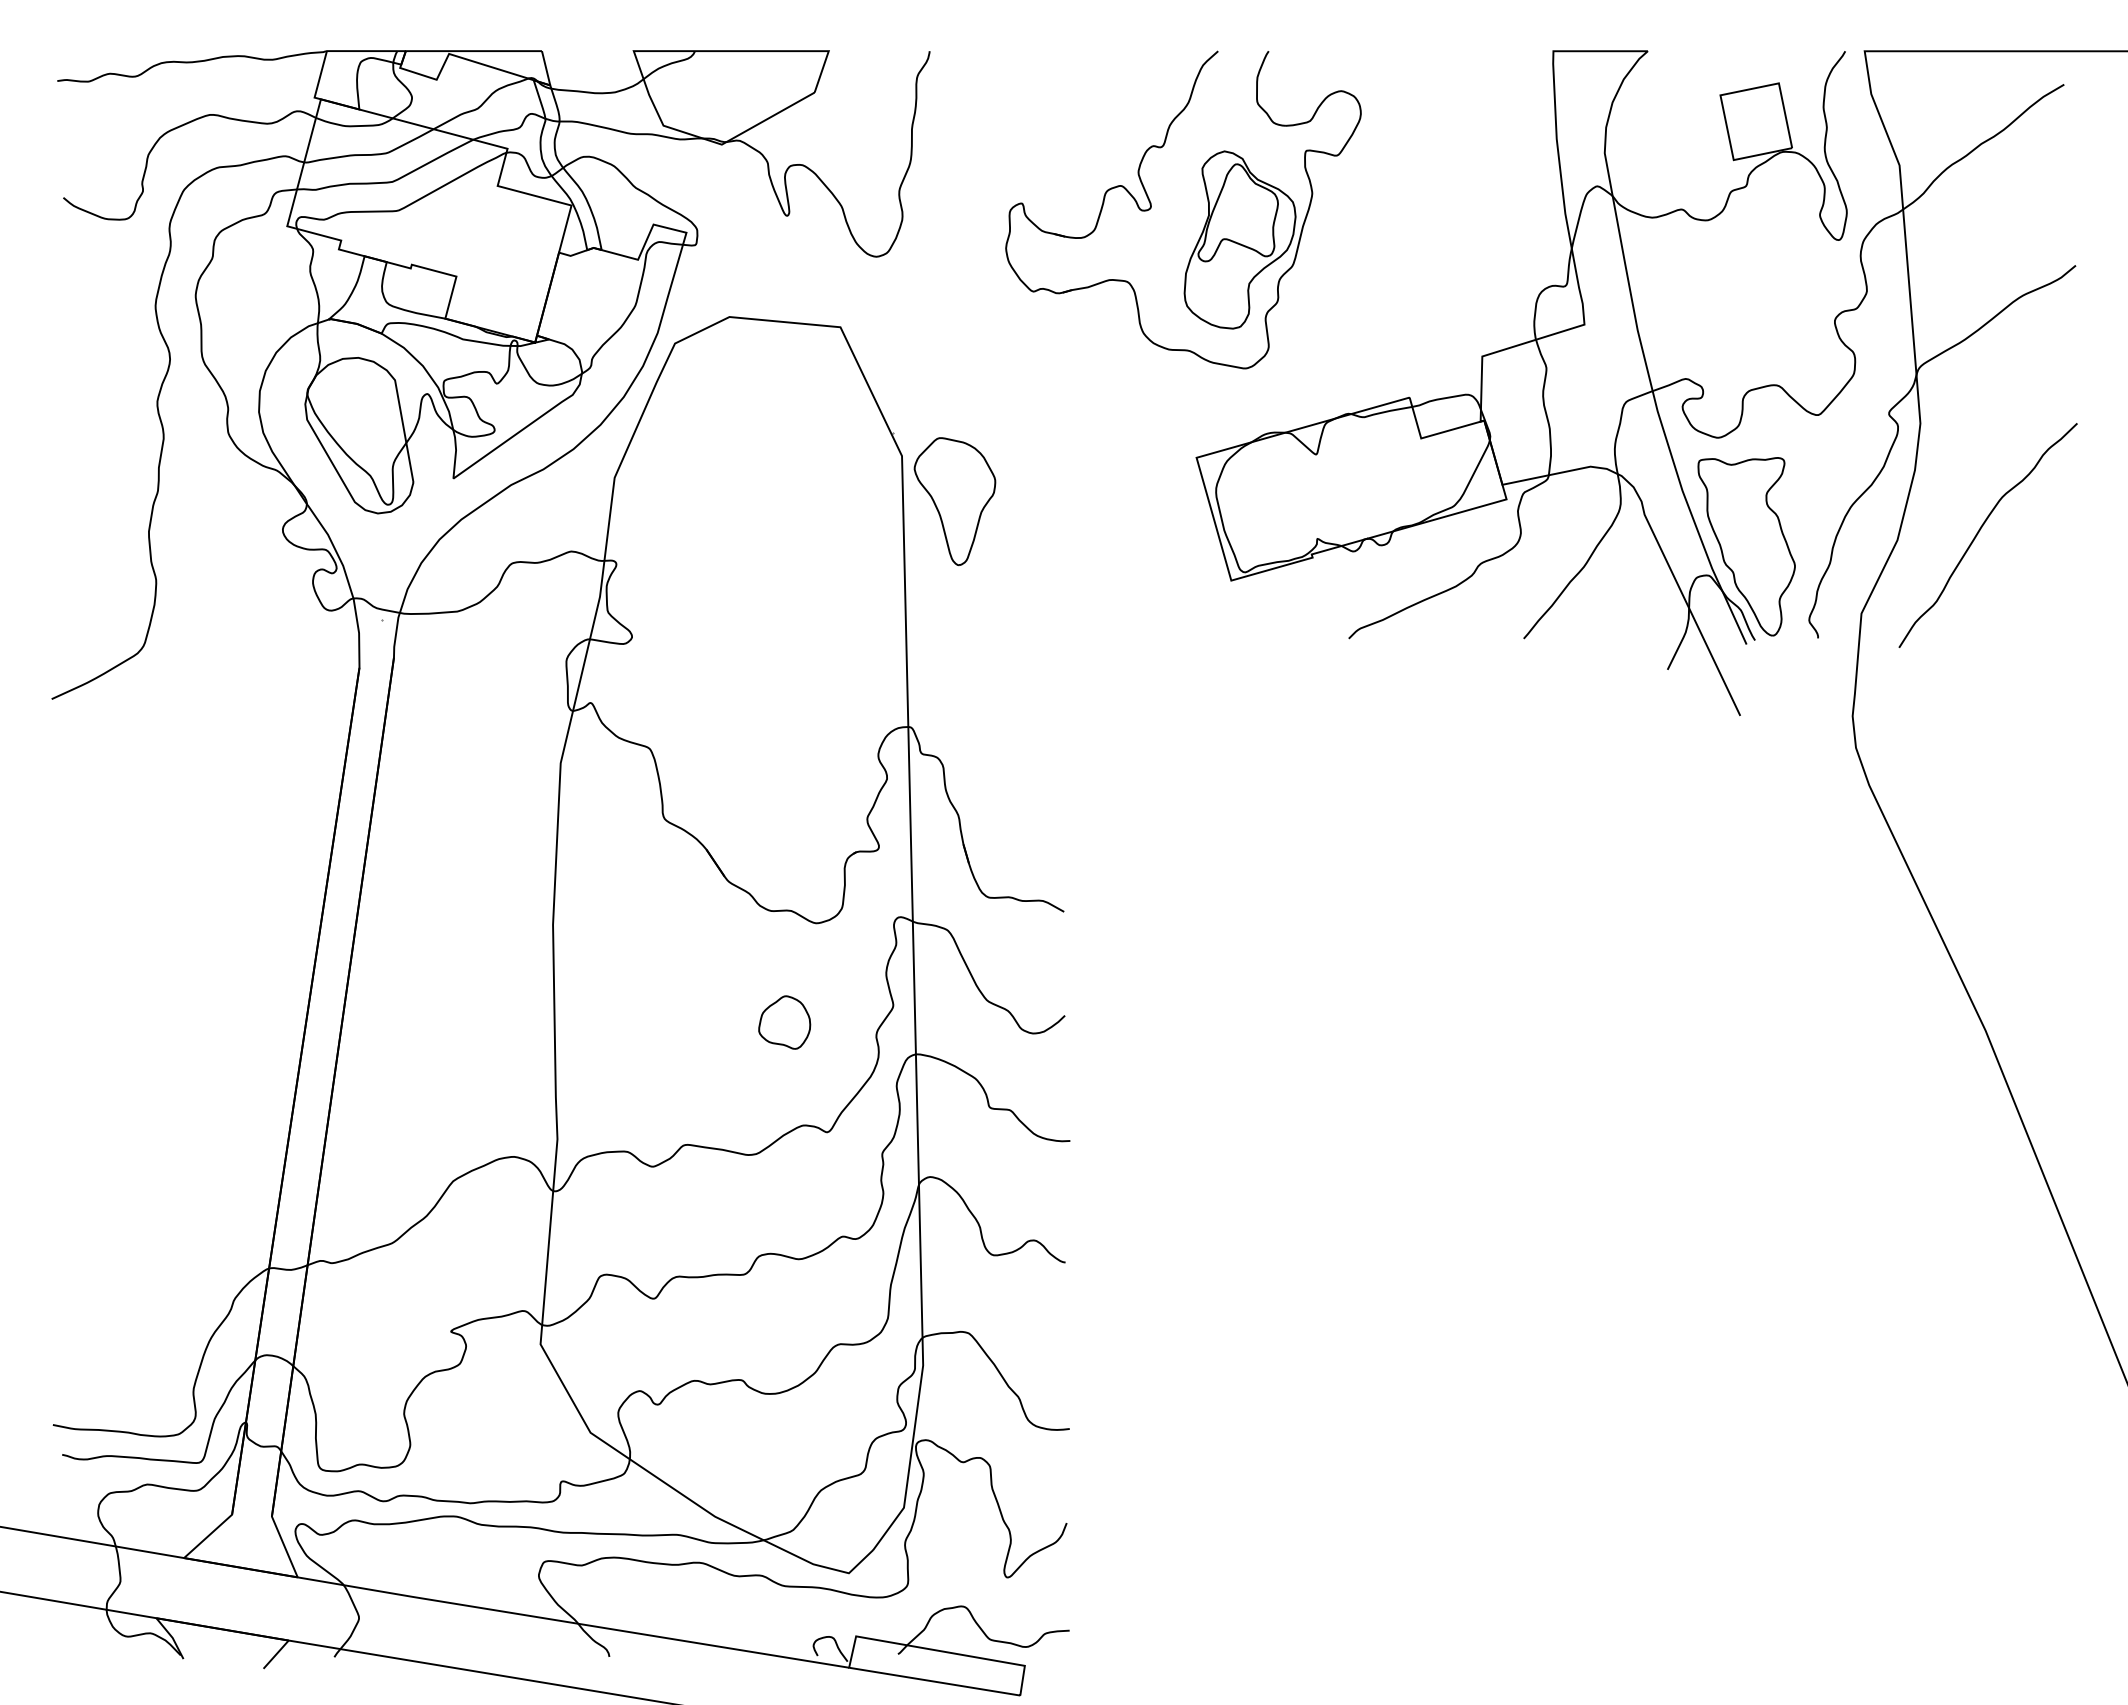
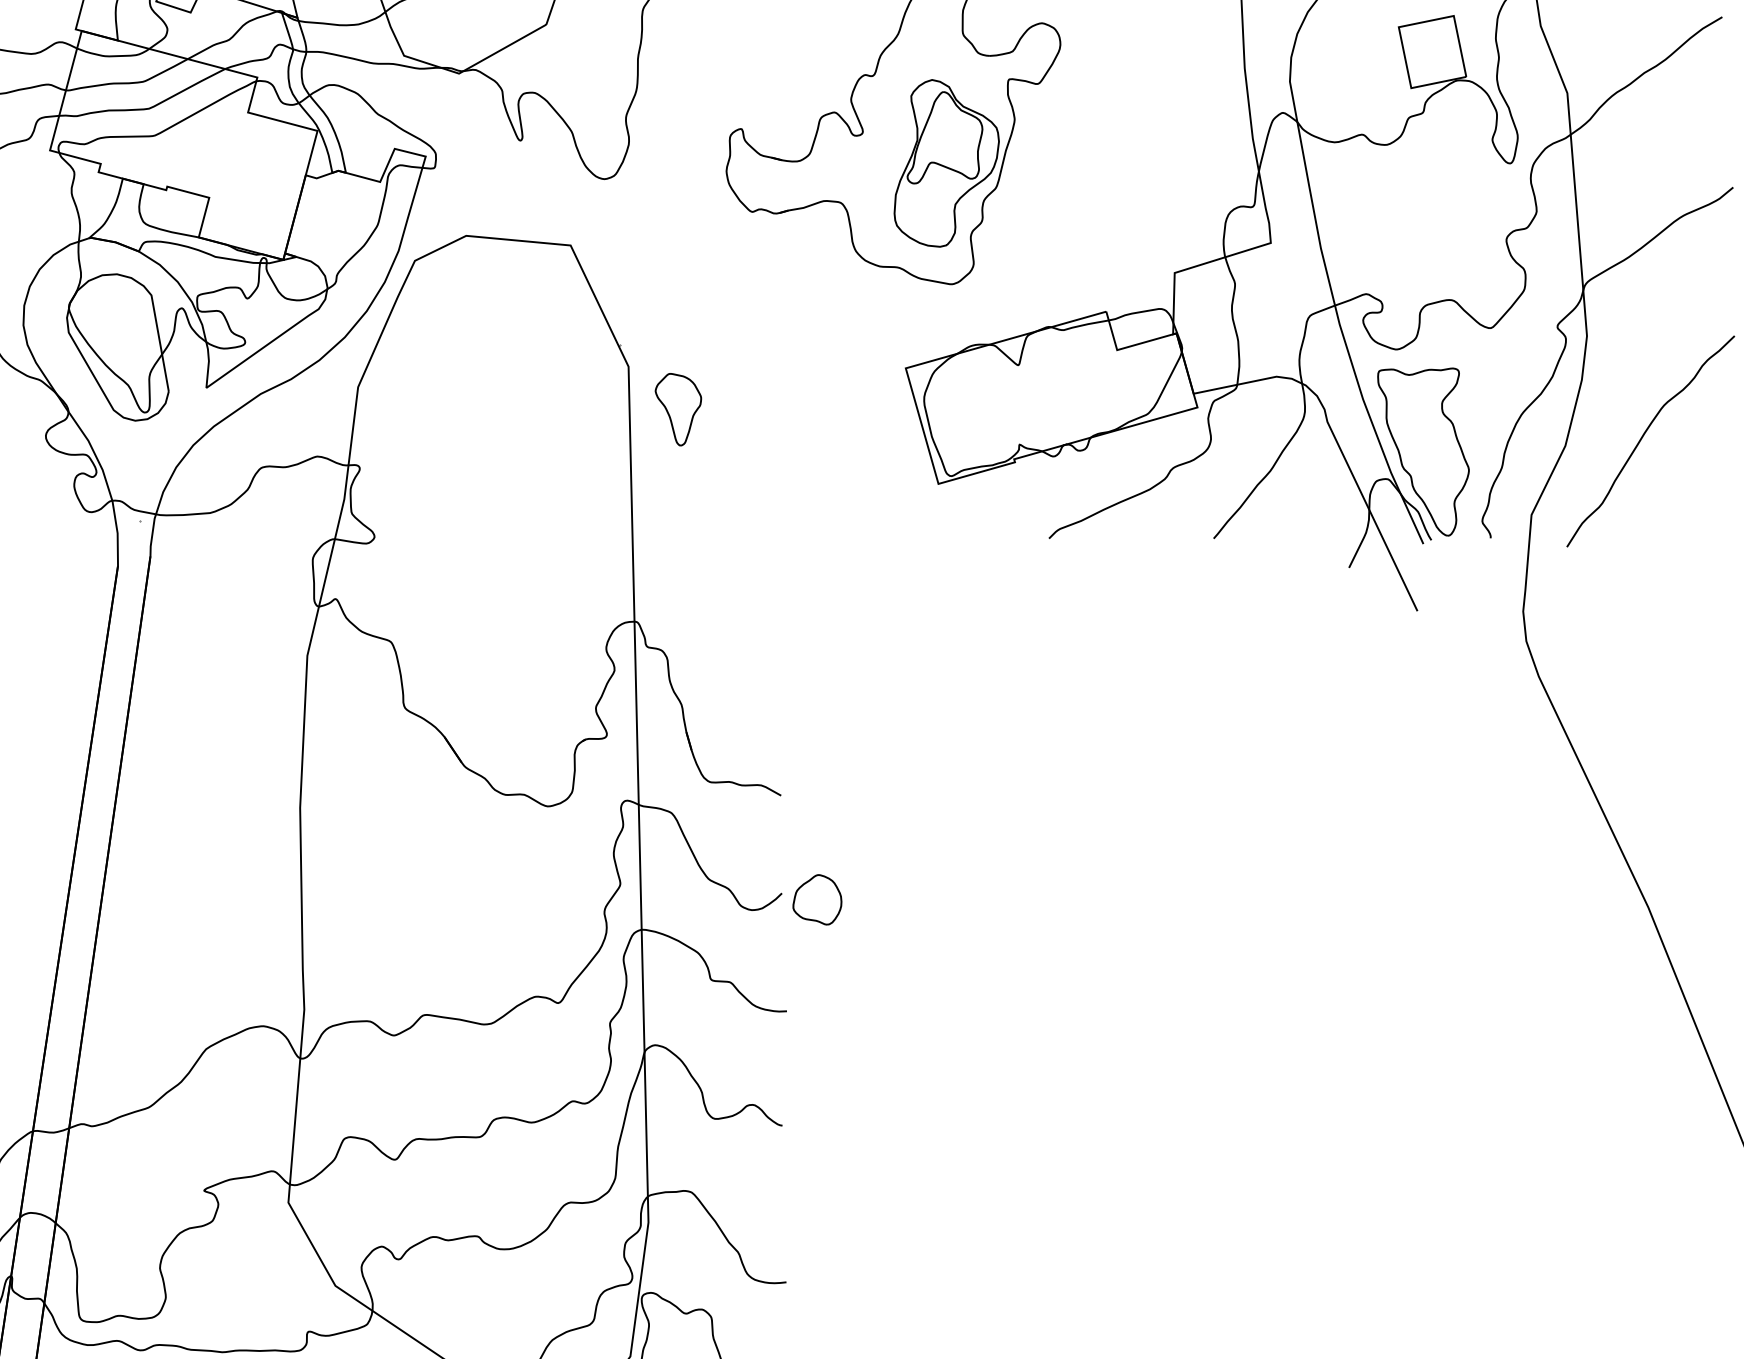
part: (954, 501) -> (677, 409), size x0.6
part: (784, 1022) -> (817, 899), moved

